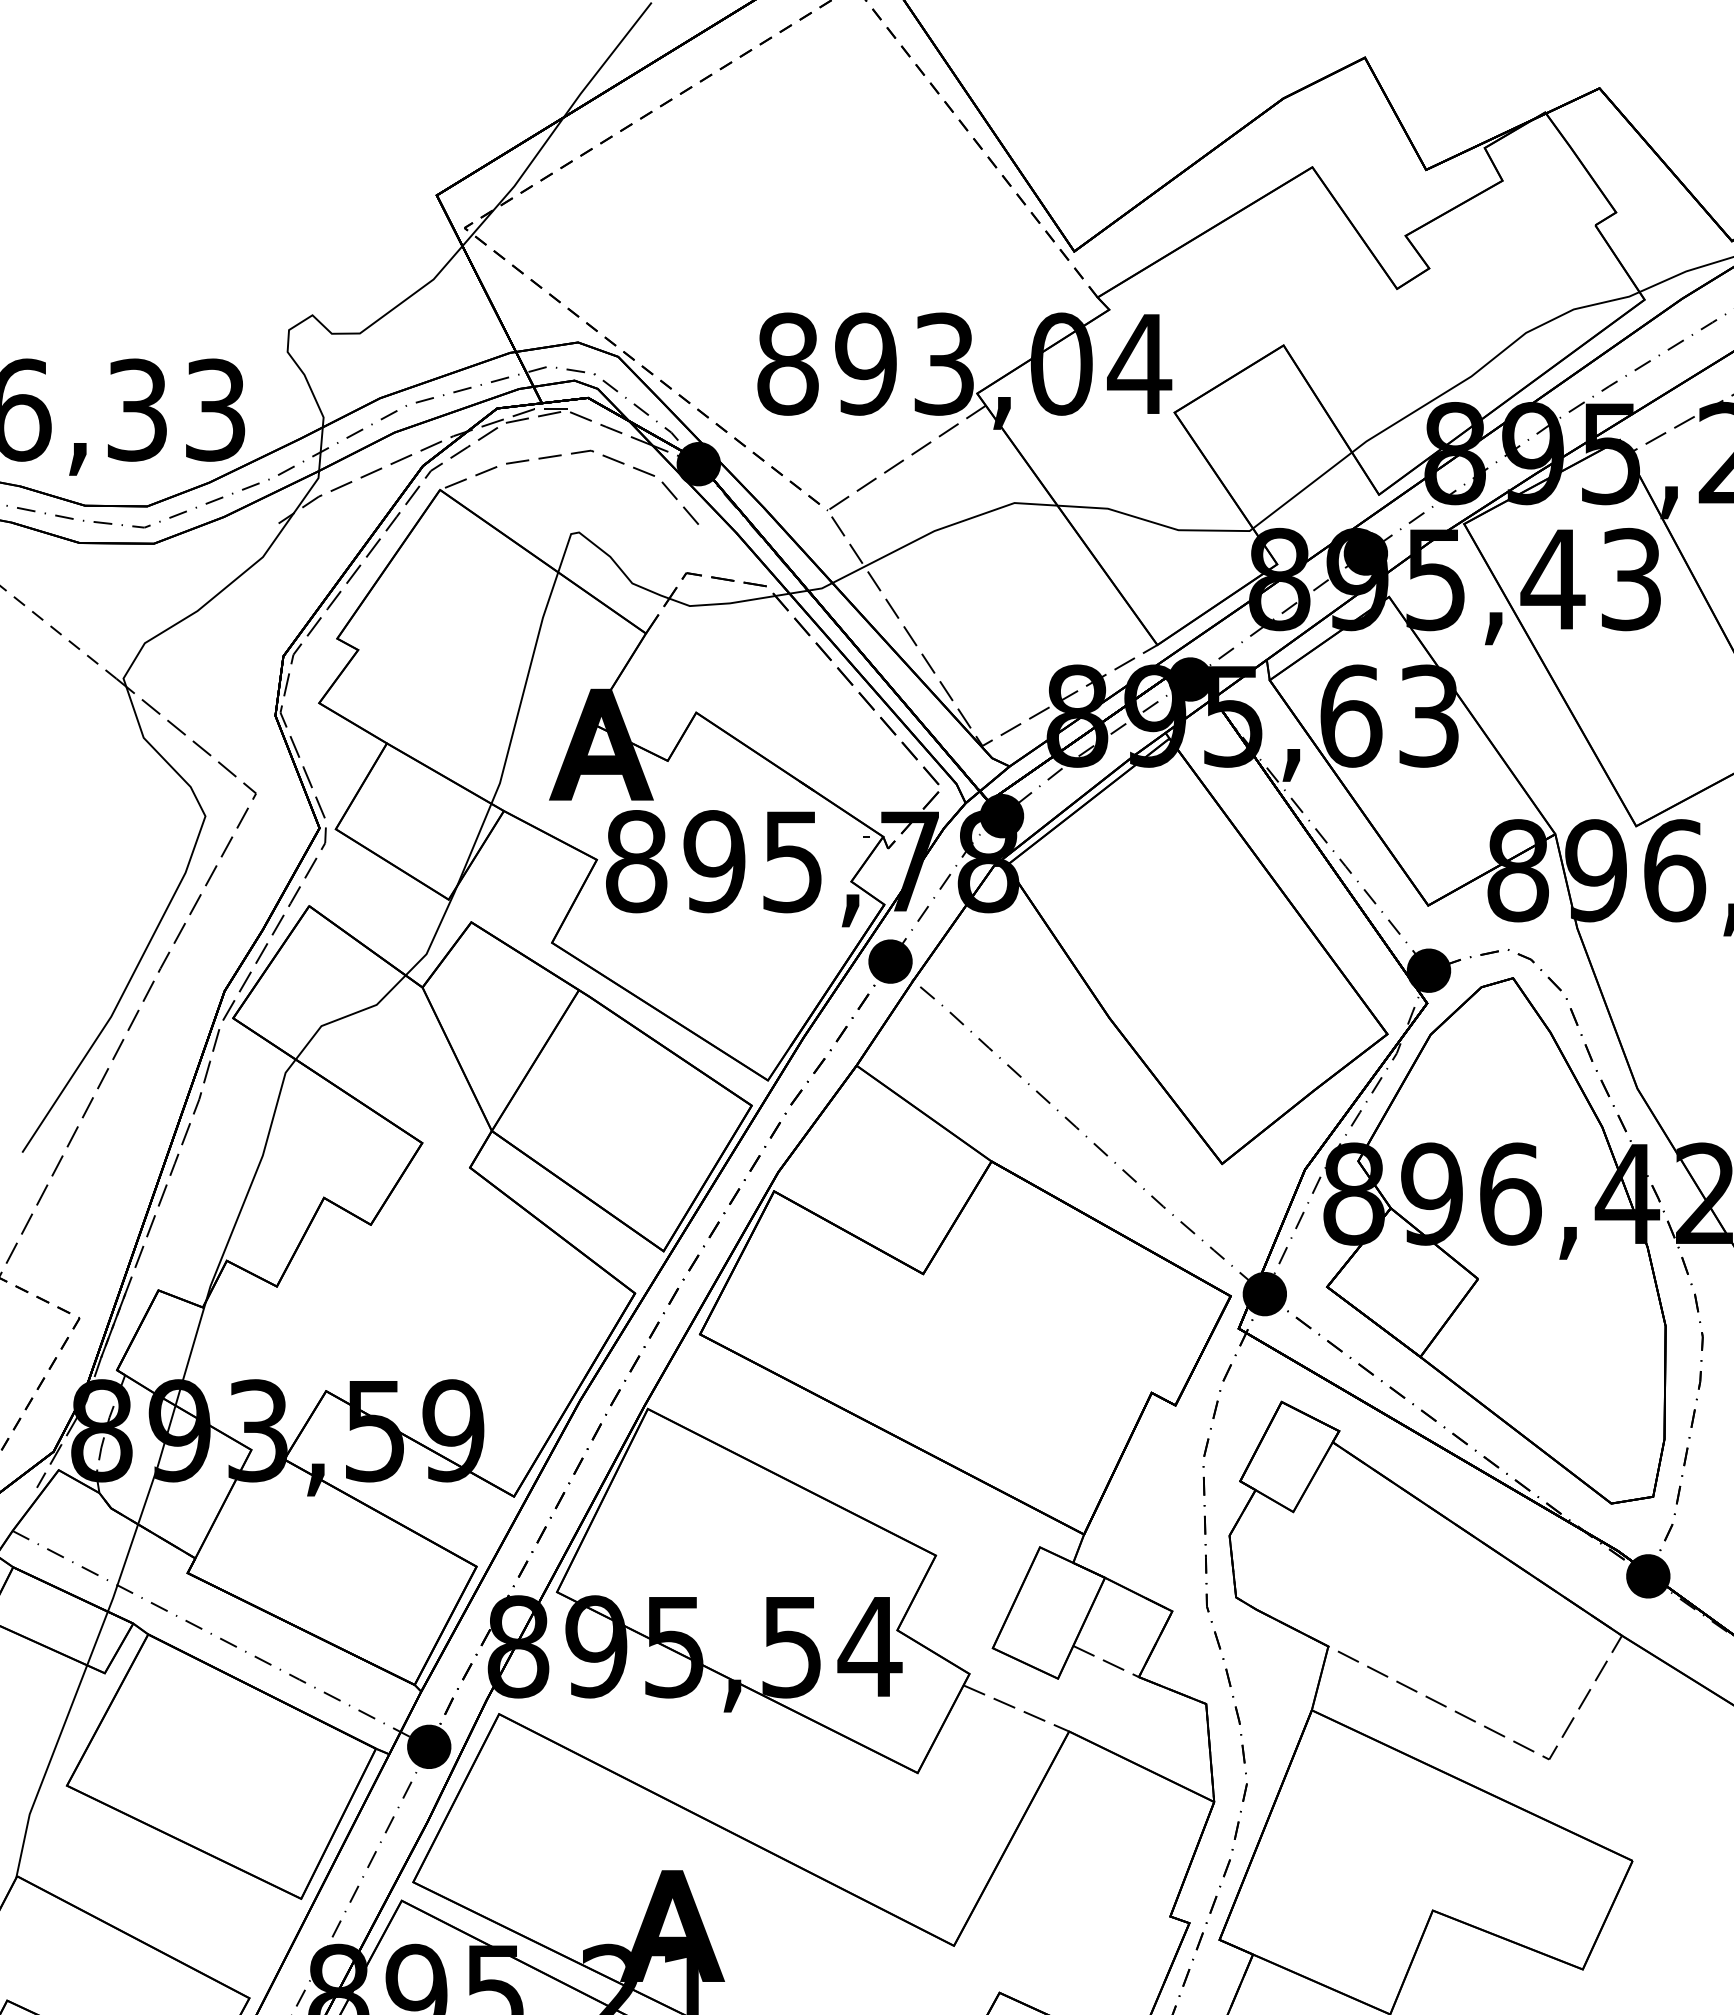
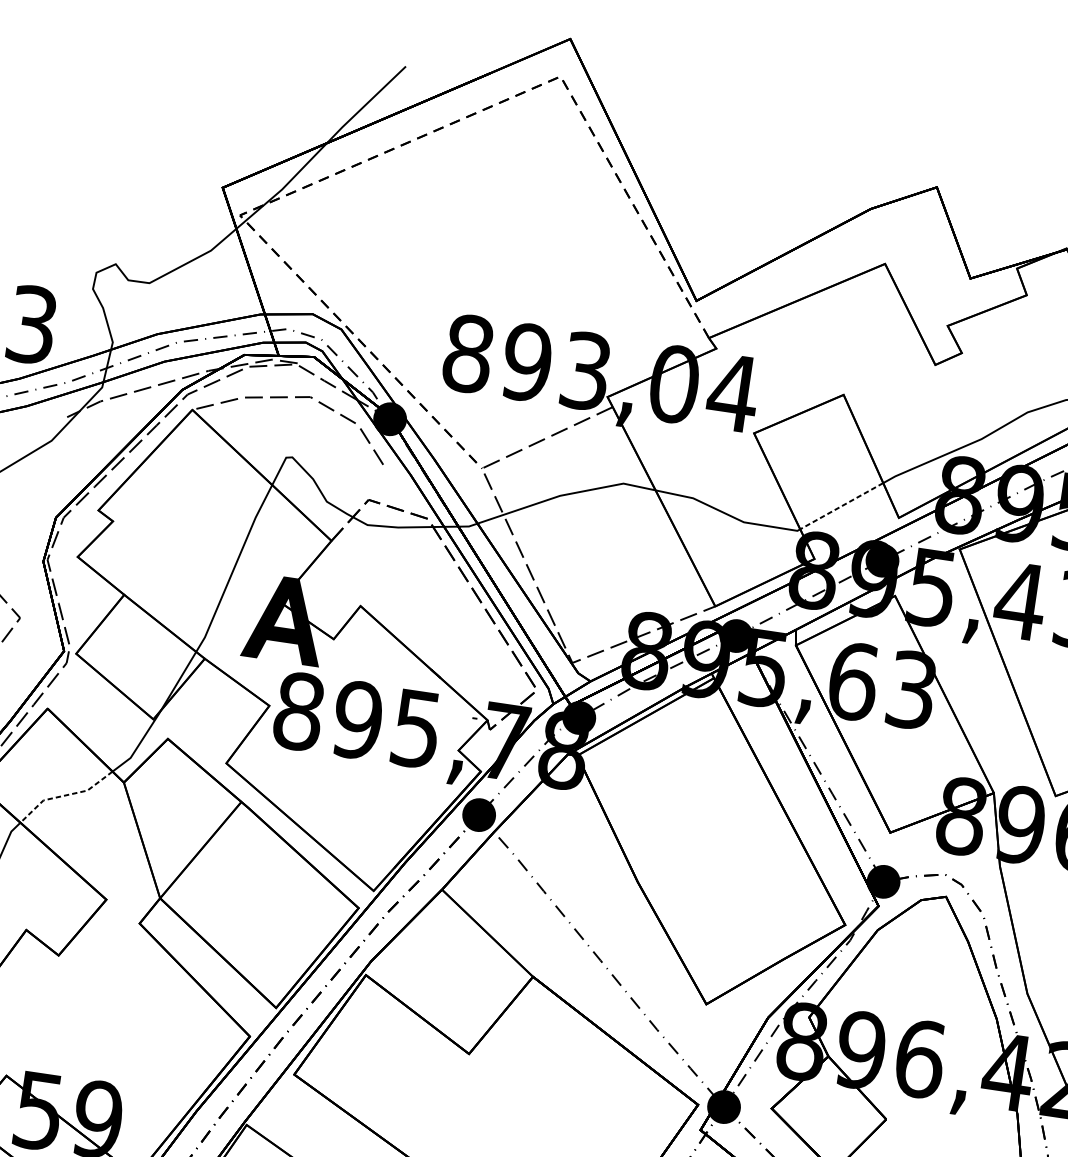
line: (1302, 490) -> (841, 506), solid -> dashed
line: (348, 1015) -> (65, 795), solid -> dashed

